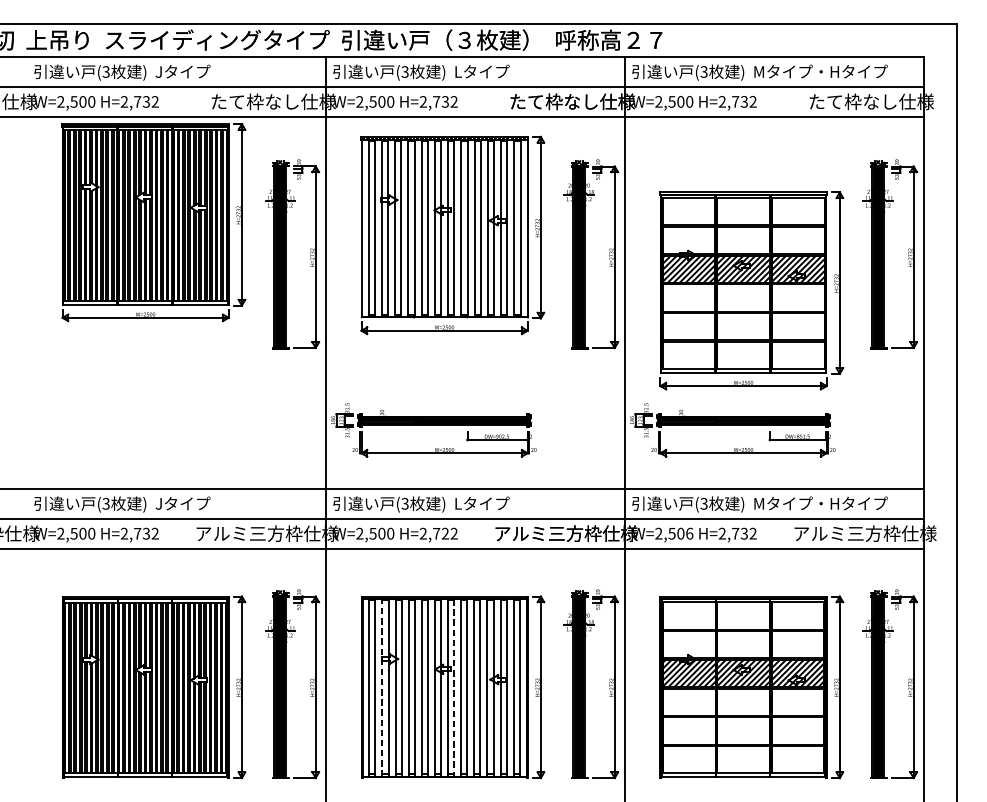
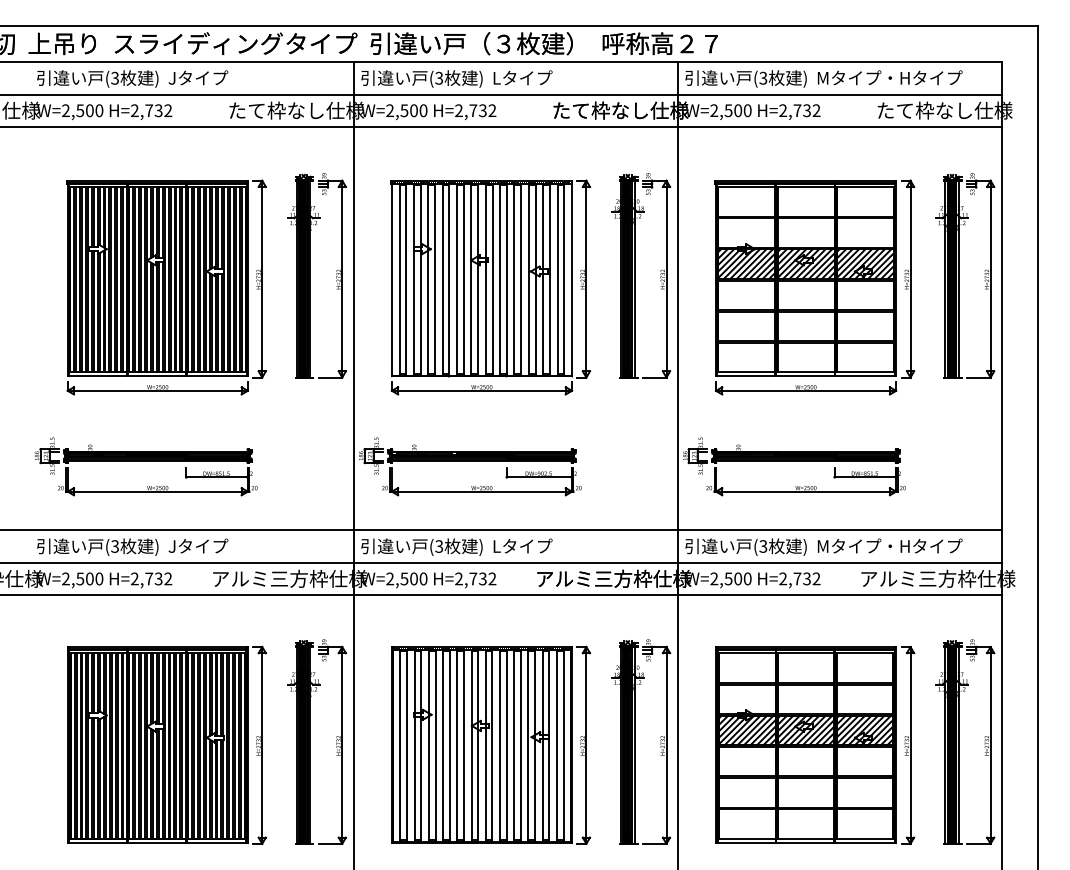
part: (153, 222) -> (166, 287), moved
part: (452, 235) -> (490, 287), moved
part: (751, 290) -> (814, 287), moved
part: (134, 430) -> (145, 466), added
text: (689, 533) -> (747, 578), W=2,506 -> W=2,500
text: (445, 534) -> (482, 579), H=2,722 -> H=2,732
line: (382, 687) -> (414, 745), dashed -> solid
line: (454, 688) -> (492, 746), dashed -> solid

